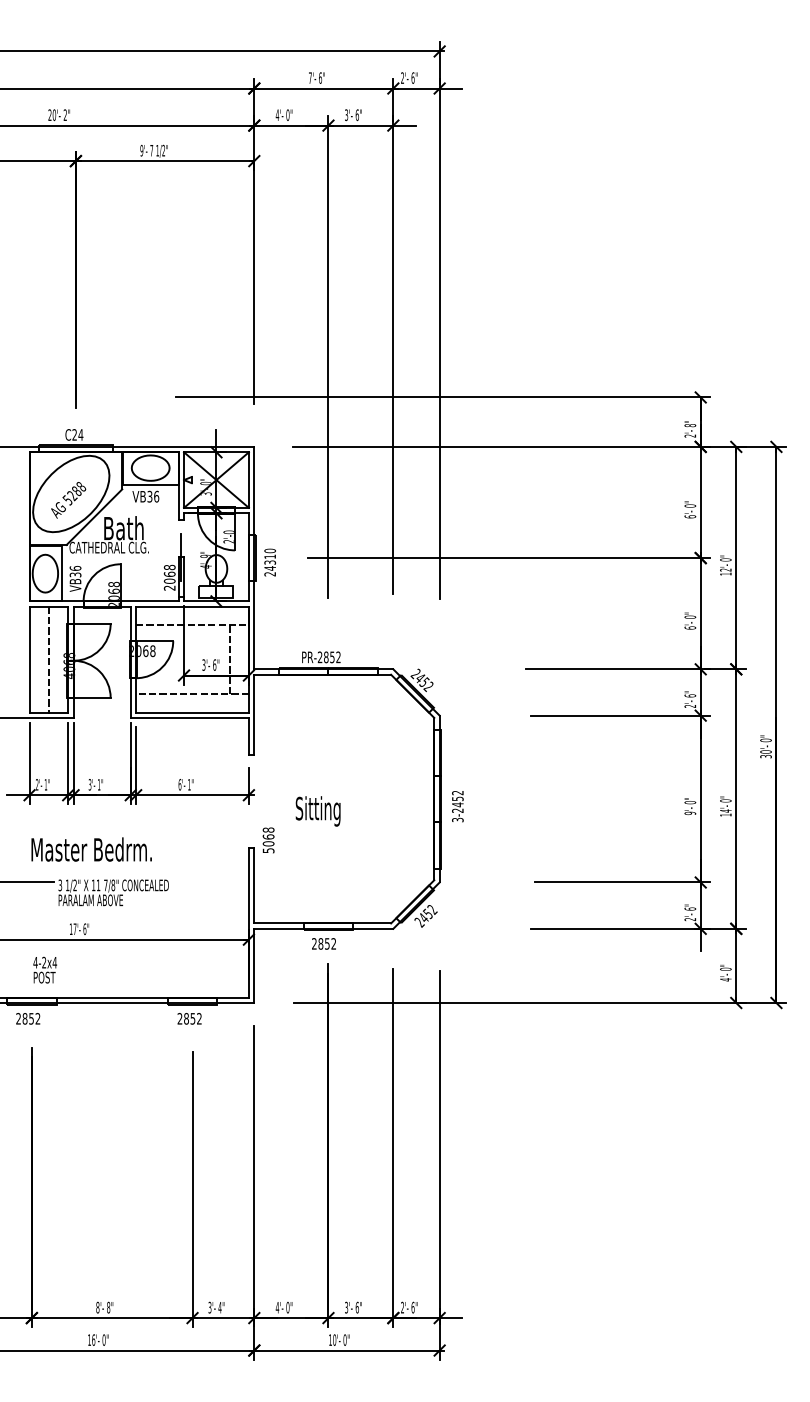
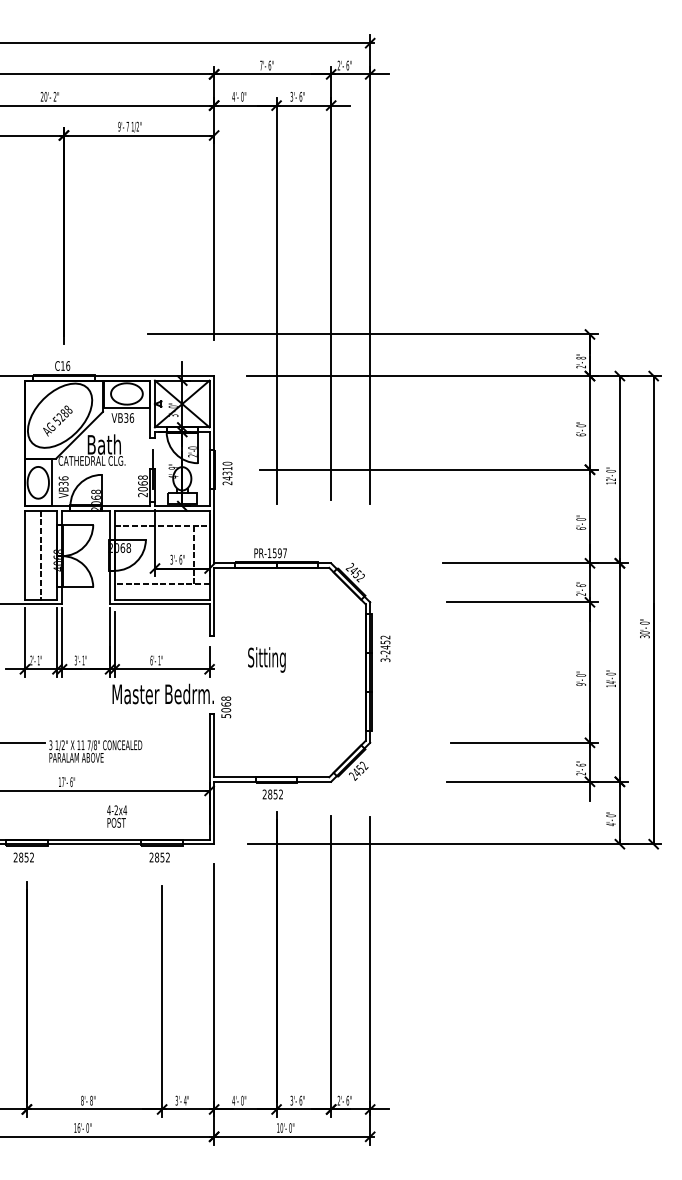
text: (77, 434) -> (65, 365), C24 -> C16
text: (328, 657) -> (276, 553), PR-2852 -> PR-1597
text: (457, 806) -> (385, 648), moved
text: (317, 810) -> (266, 659), moved
text: (90, 848) -> (162, 693), moved
text: (45, 970) -> (117, 816), moved

